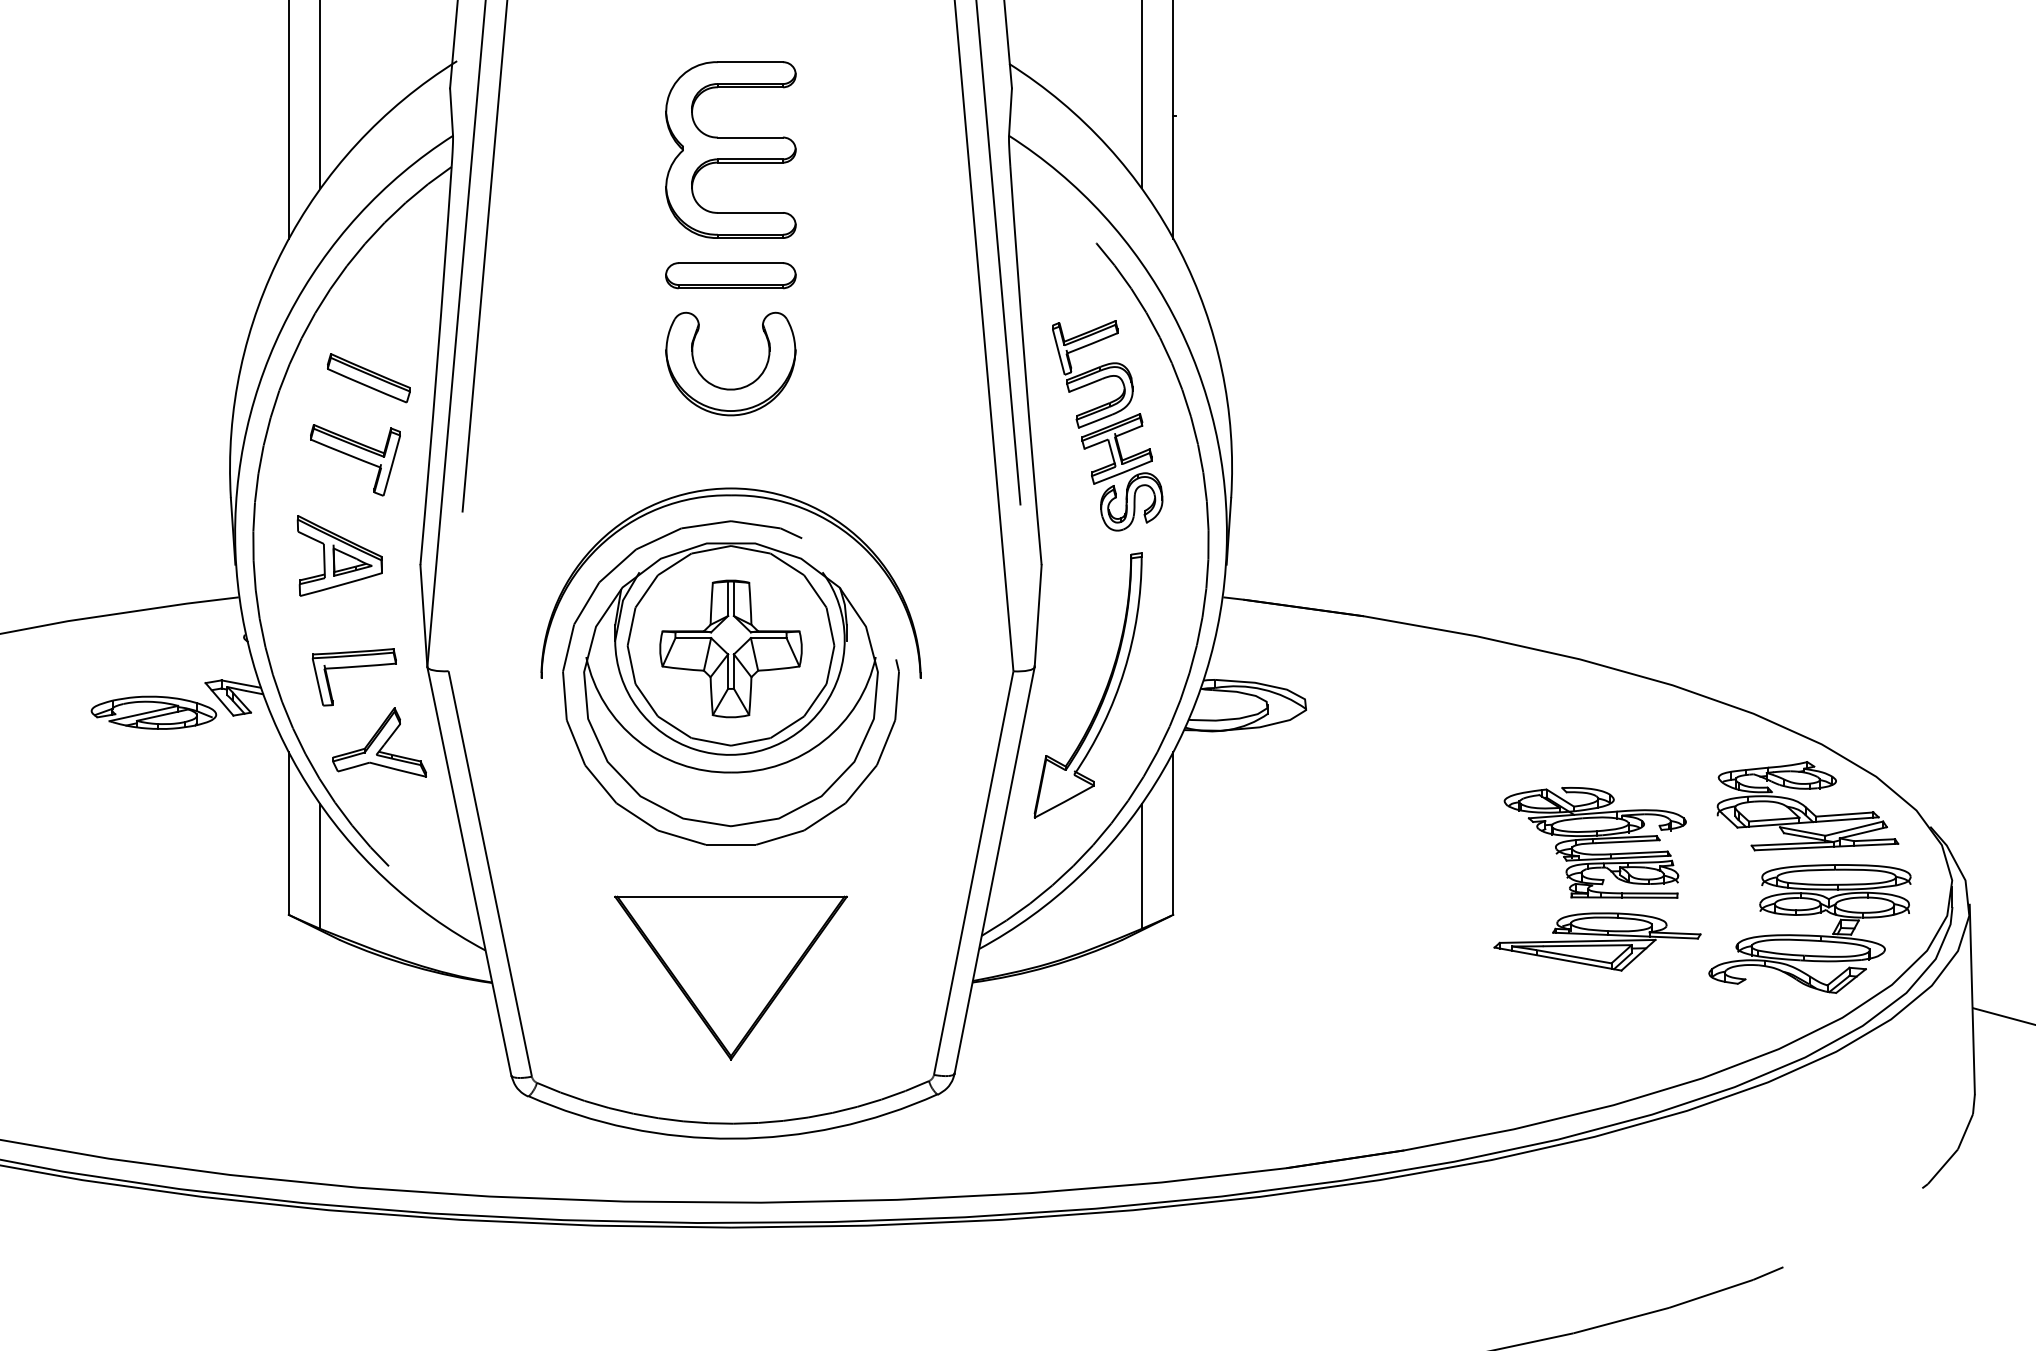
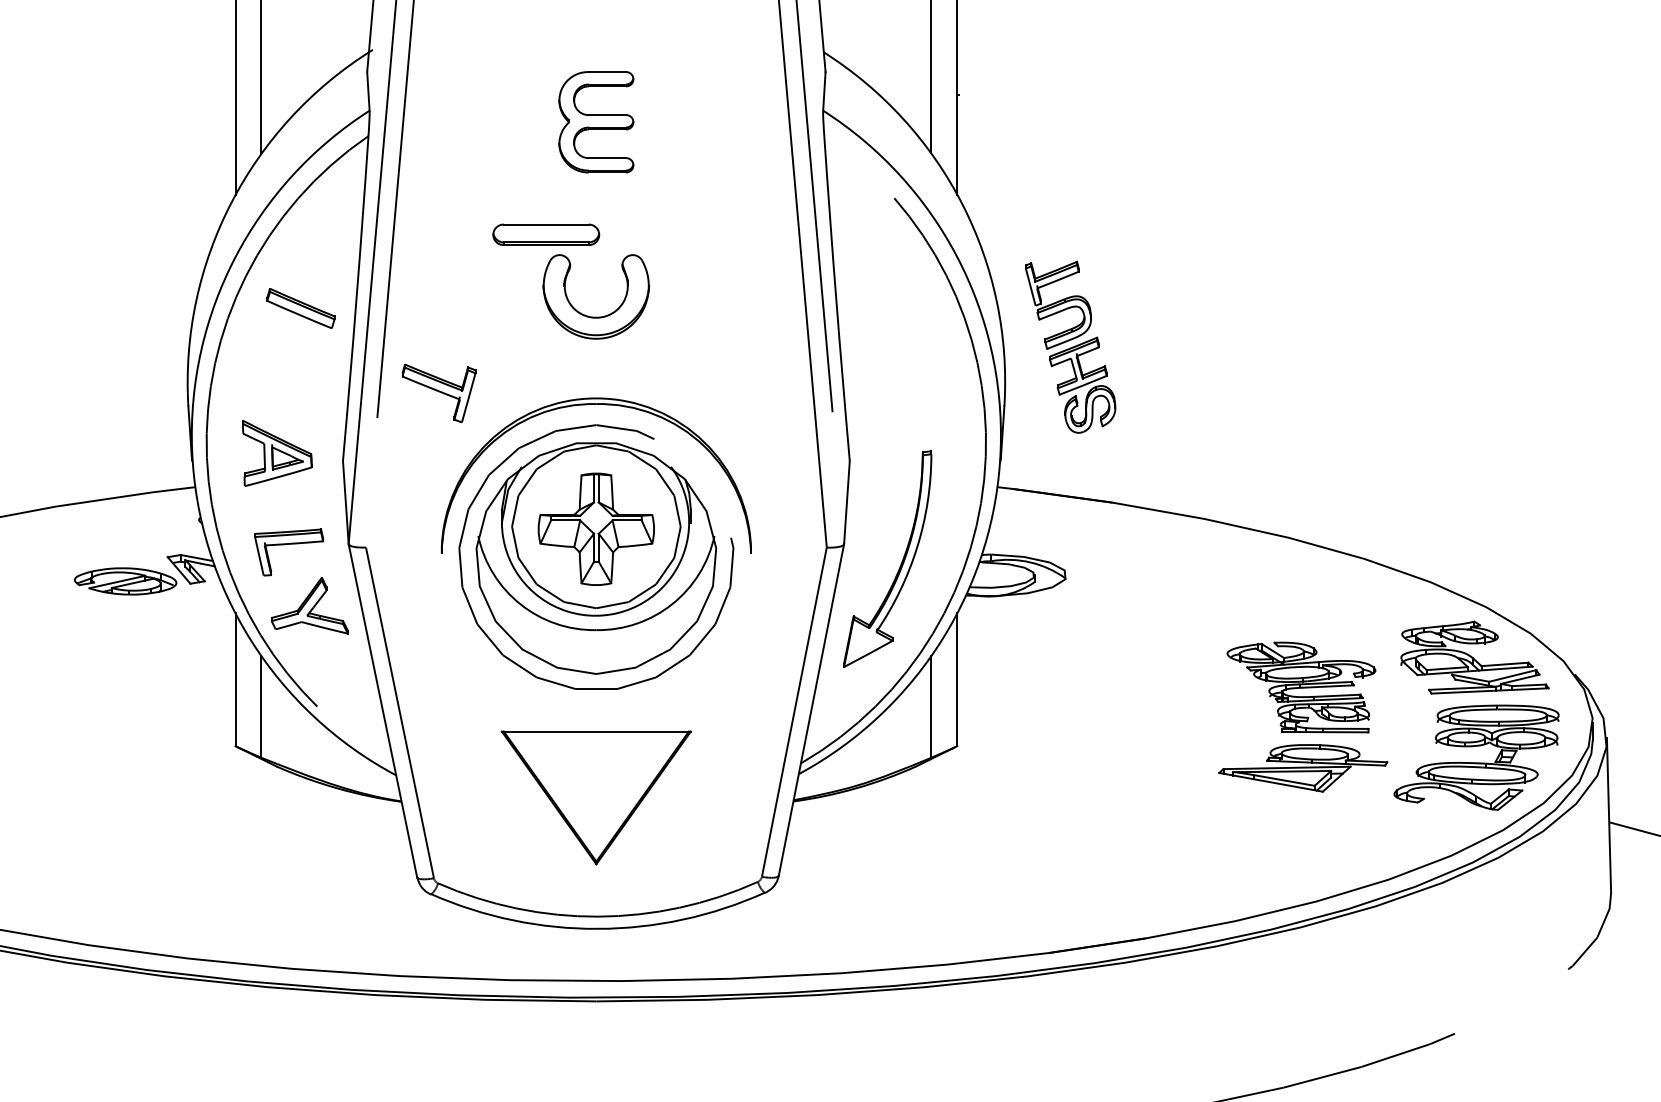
part: (731, 149) -> (596, 121), size x0.7
part: (731, 275) -> (546, 234), moved
part: (1107, 424) -> (1070, 346), moved
part: (354, 460) -> (438, 393), moved

